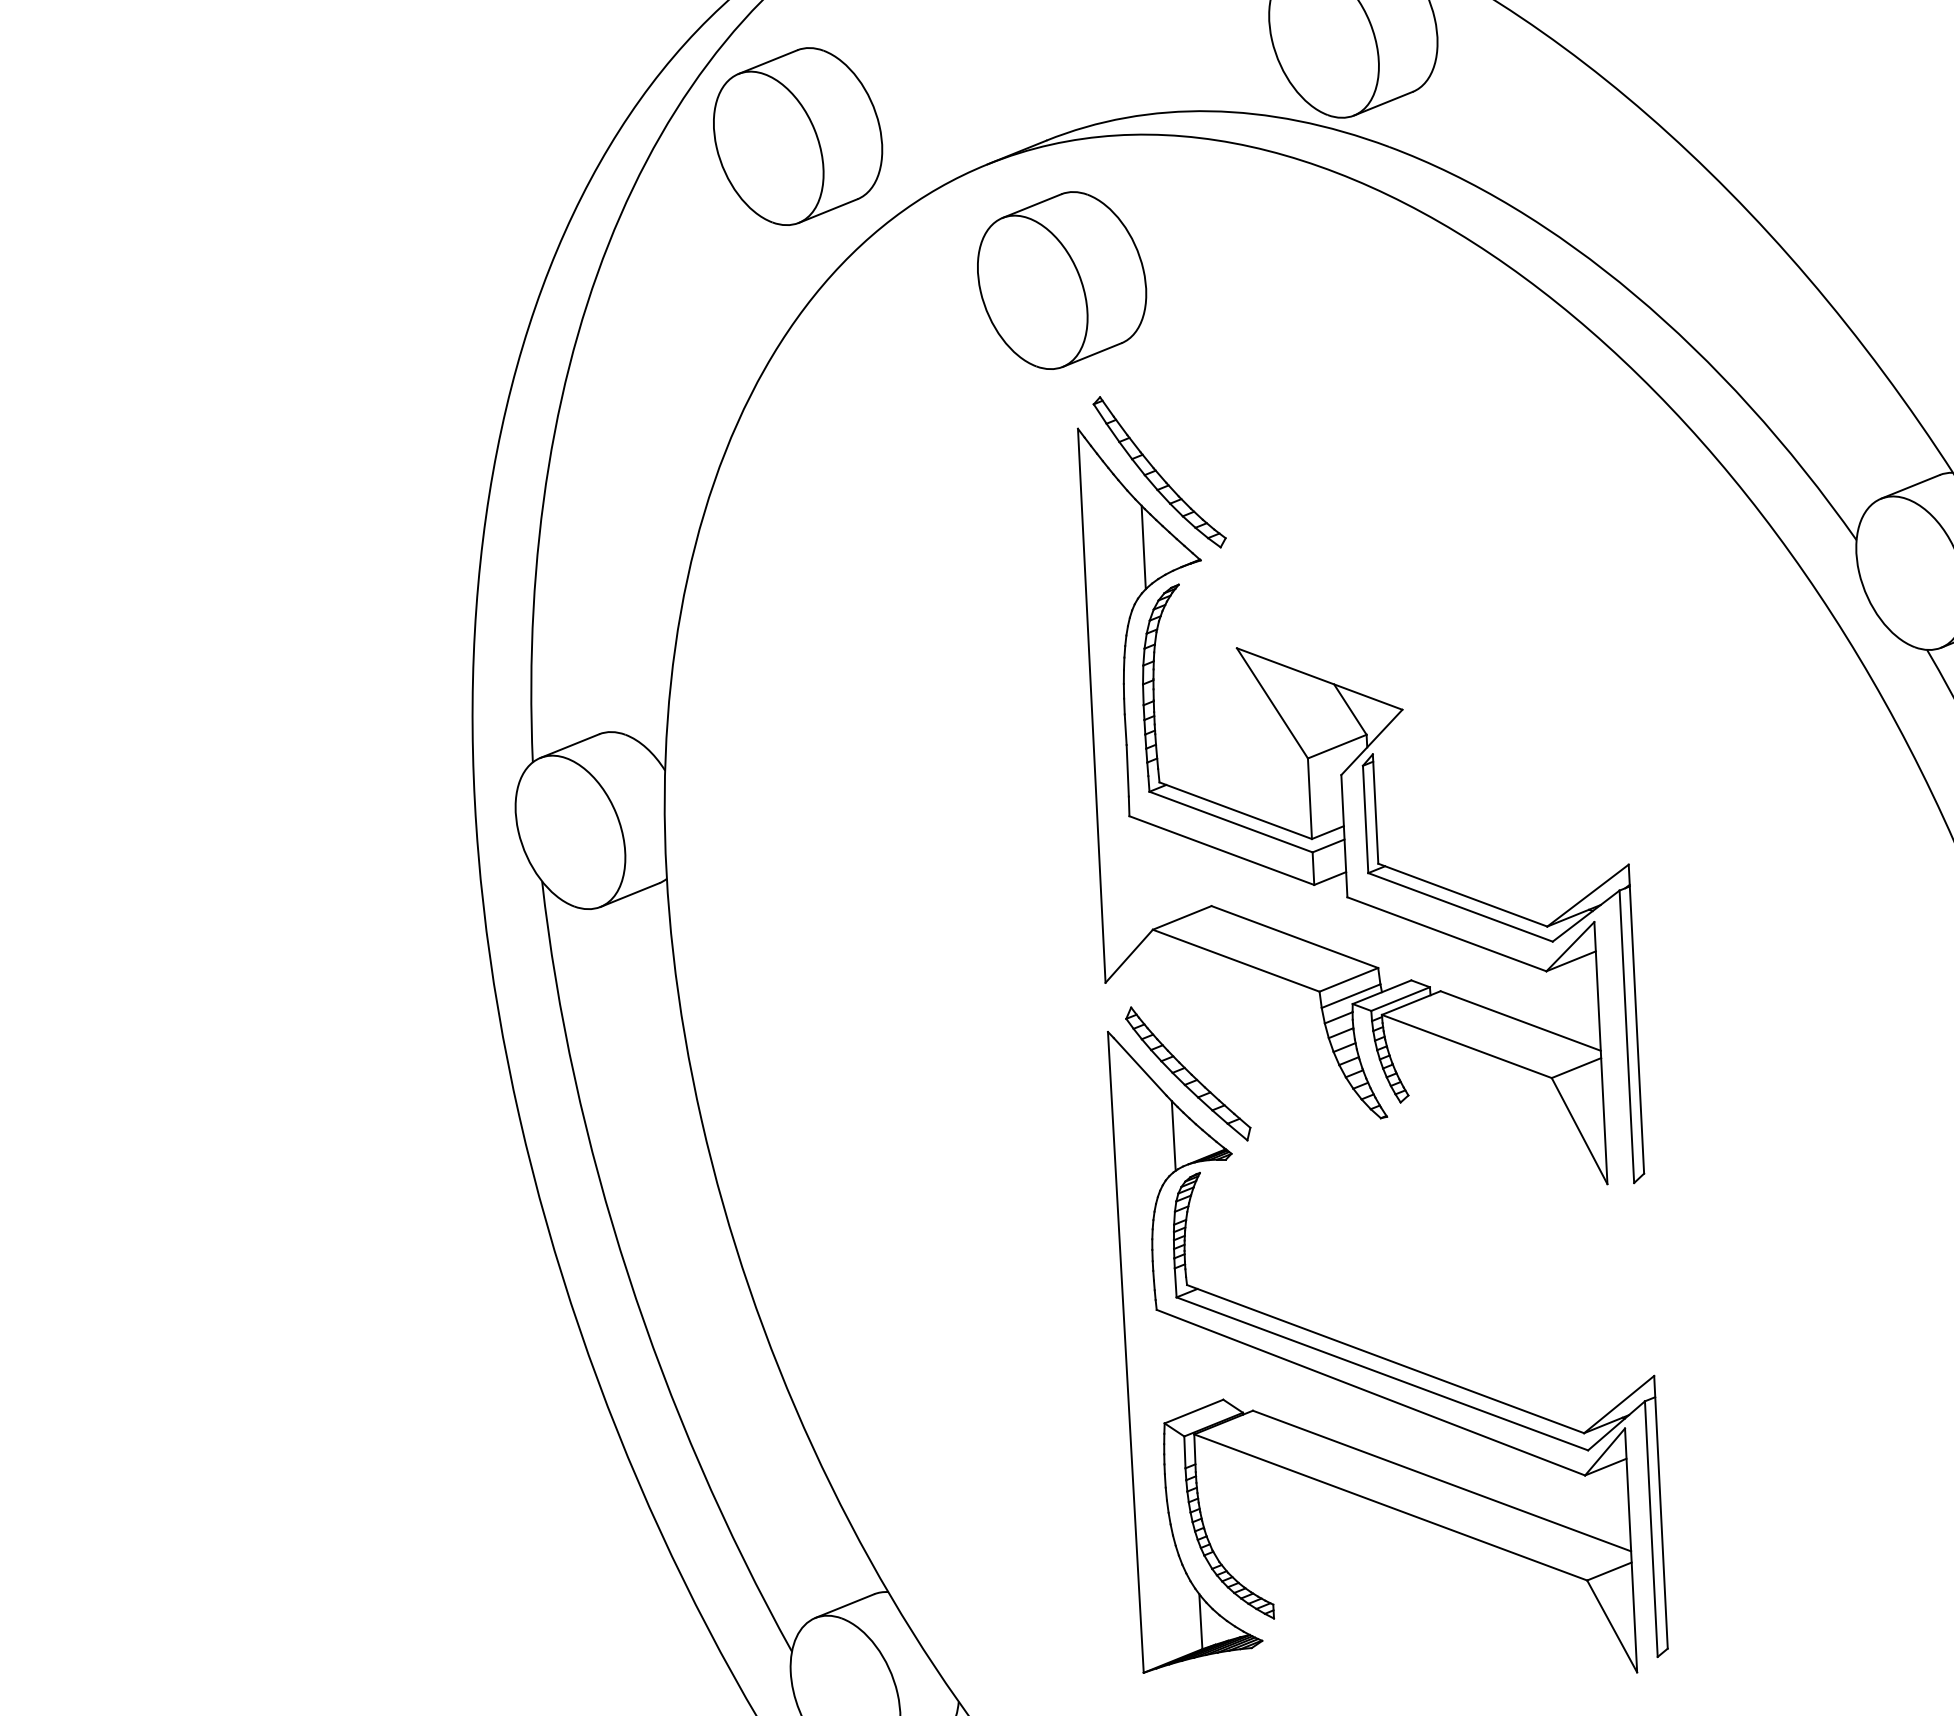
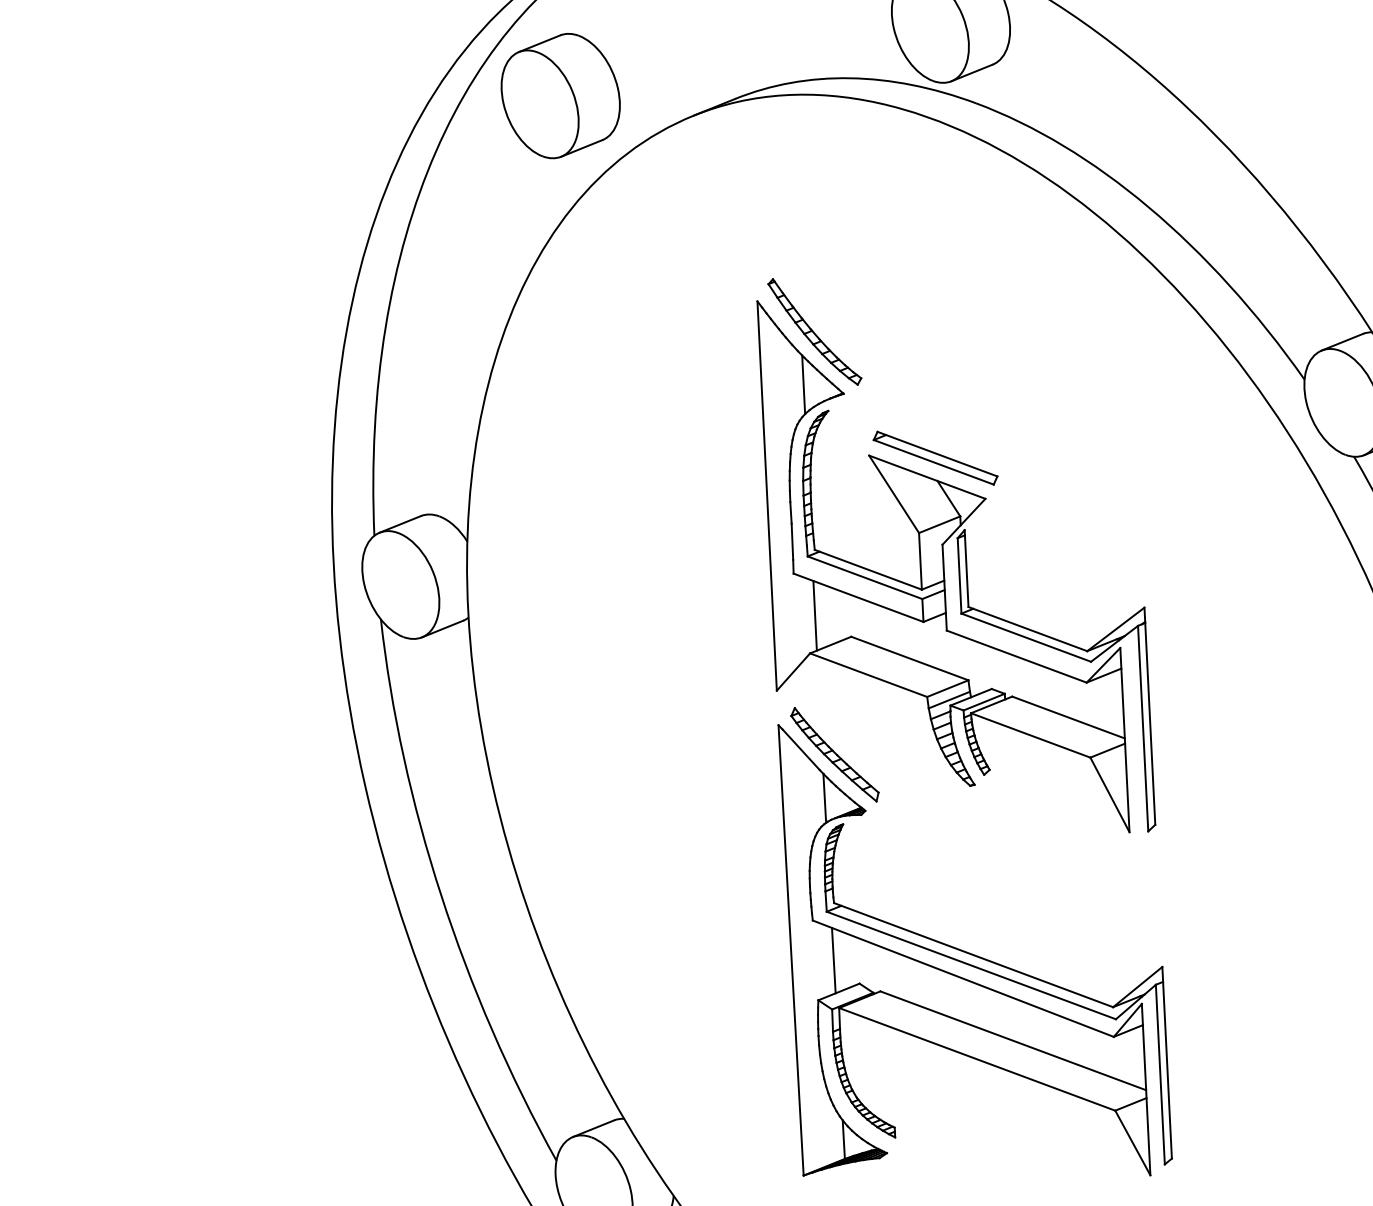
part: (1062, 280) -> (746, 197), removed
part: (1331, 651) -> (935, 457), added
line: (1159, 875) -> (814, 615), added
line: (1186, 1366) -> (833, 960), added

